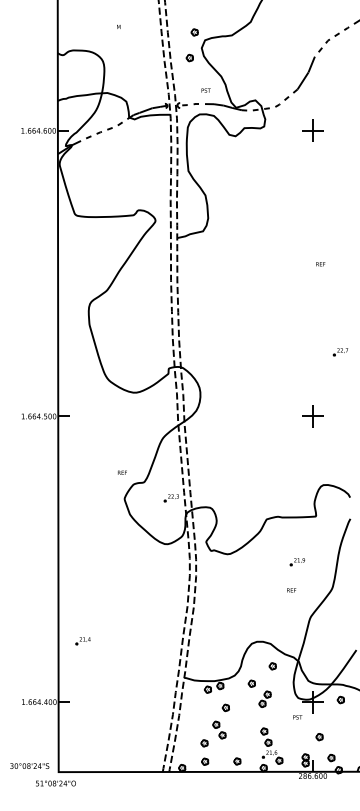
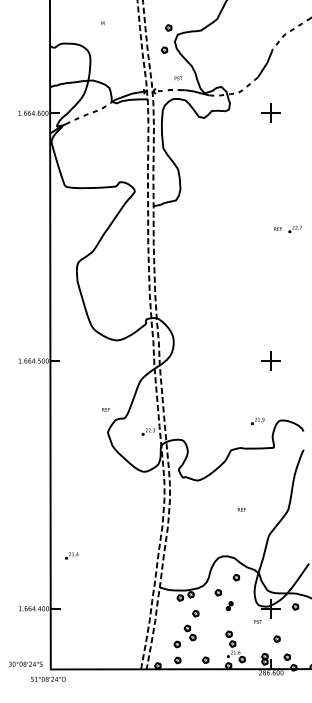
part: (339, 352) -> (294, 229), moved
part: (297, 562) -> (257, 421), moved
text: (291, 589) -> (241, 509), moved
part: (264, 698) -> (229, 605), size x0.6

